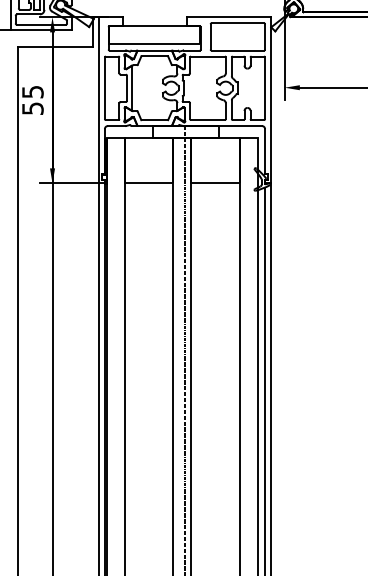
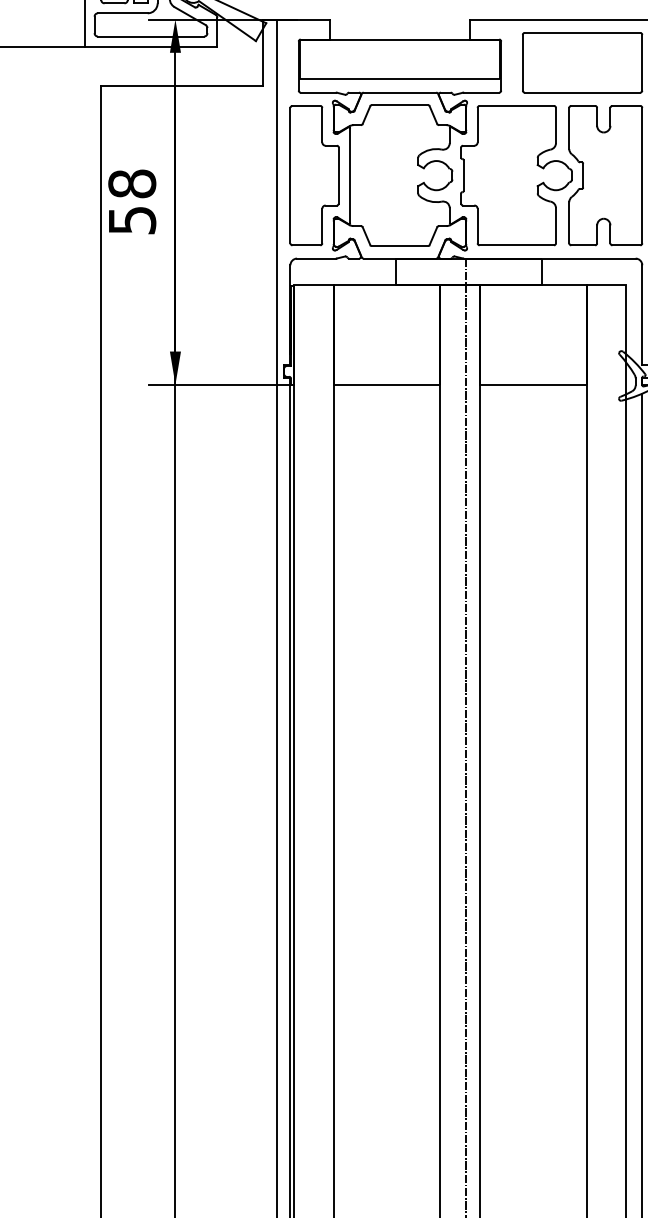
text: (32, 91) -> (131, 182), 55 -> 58

